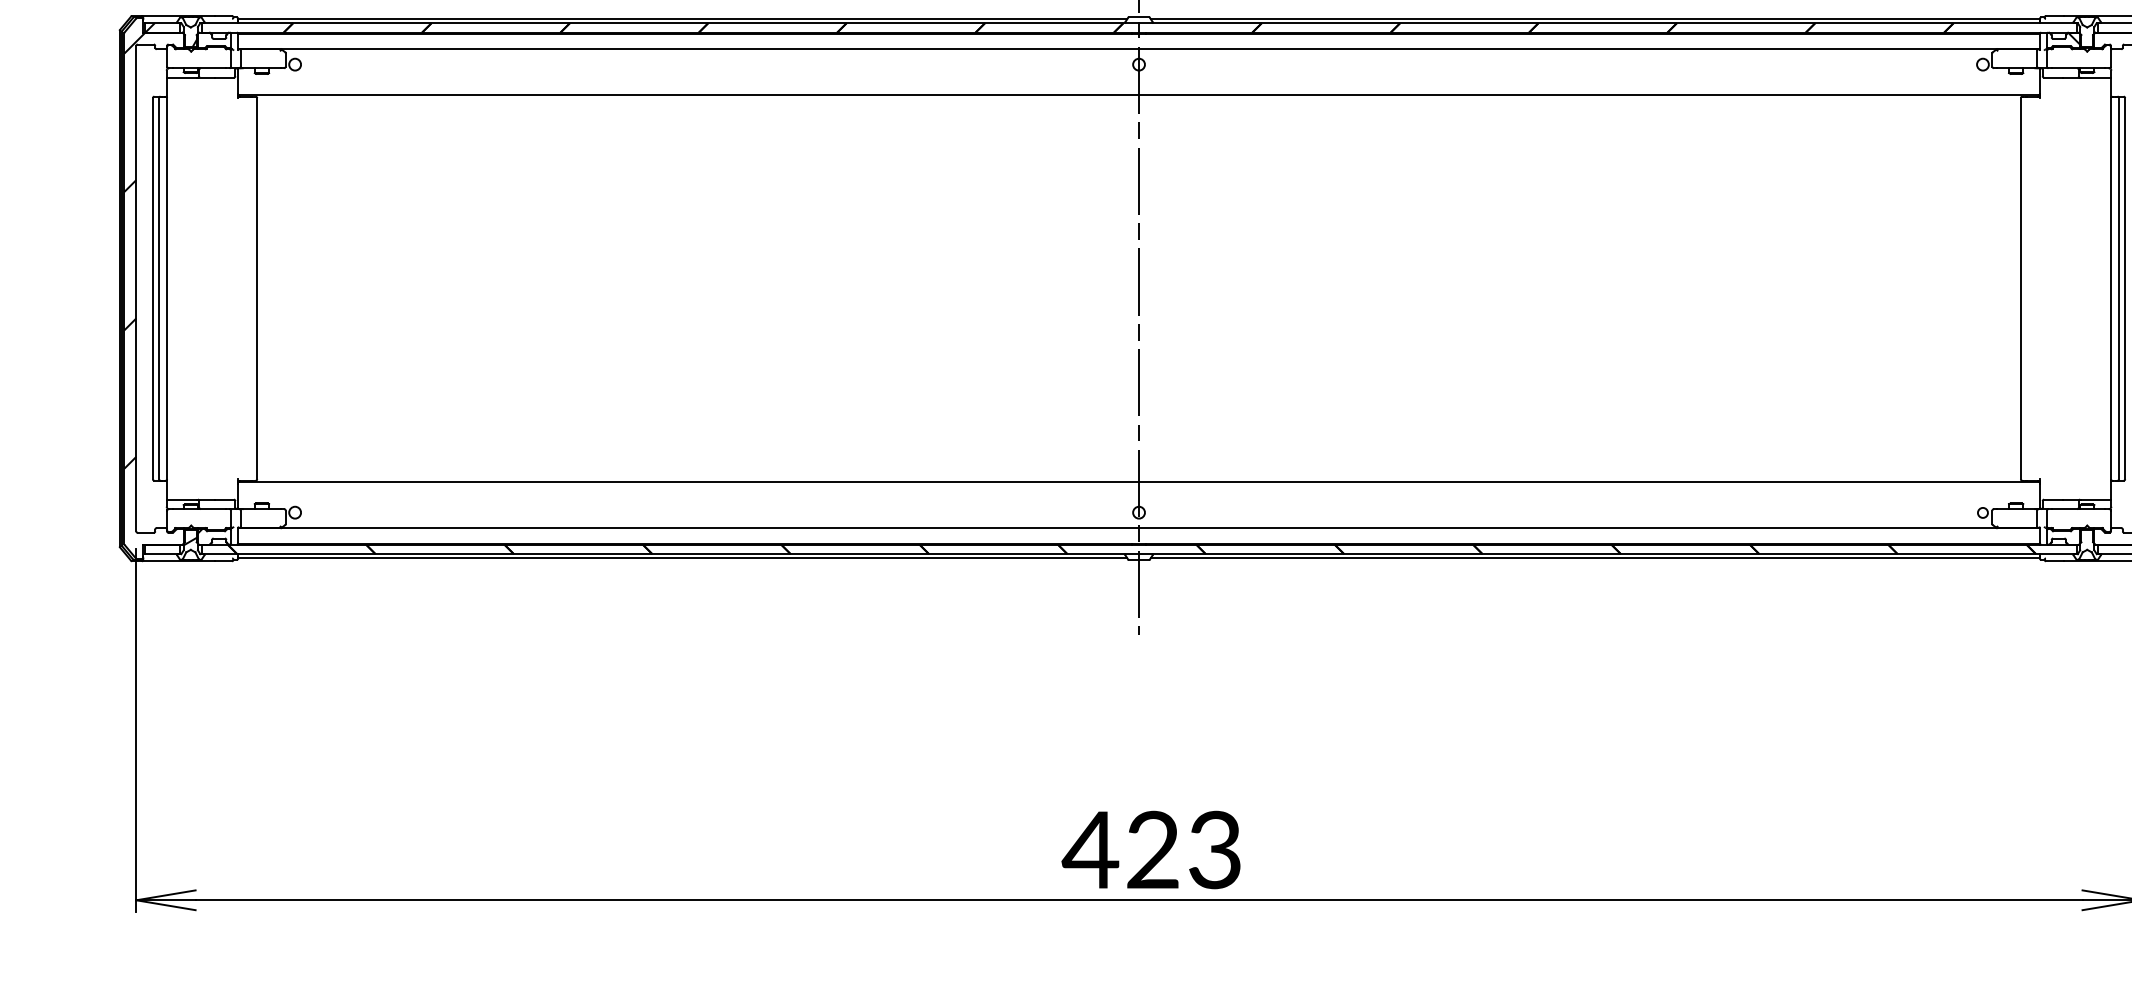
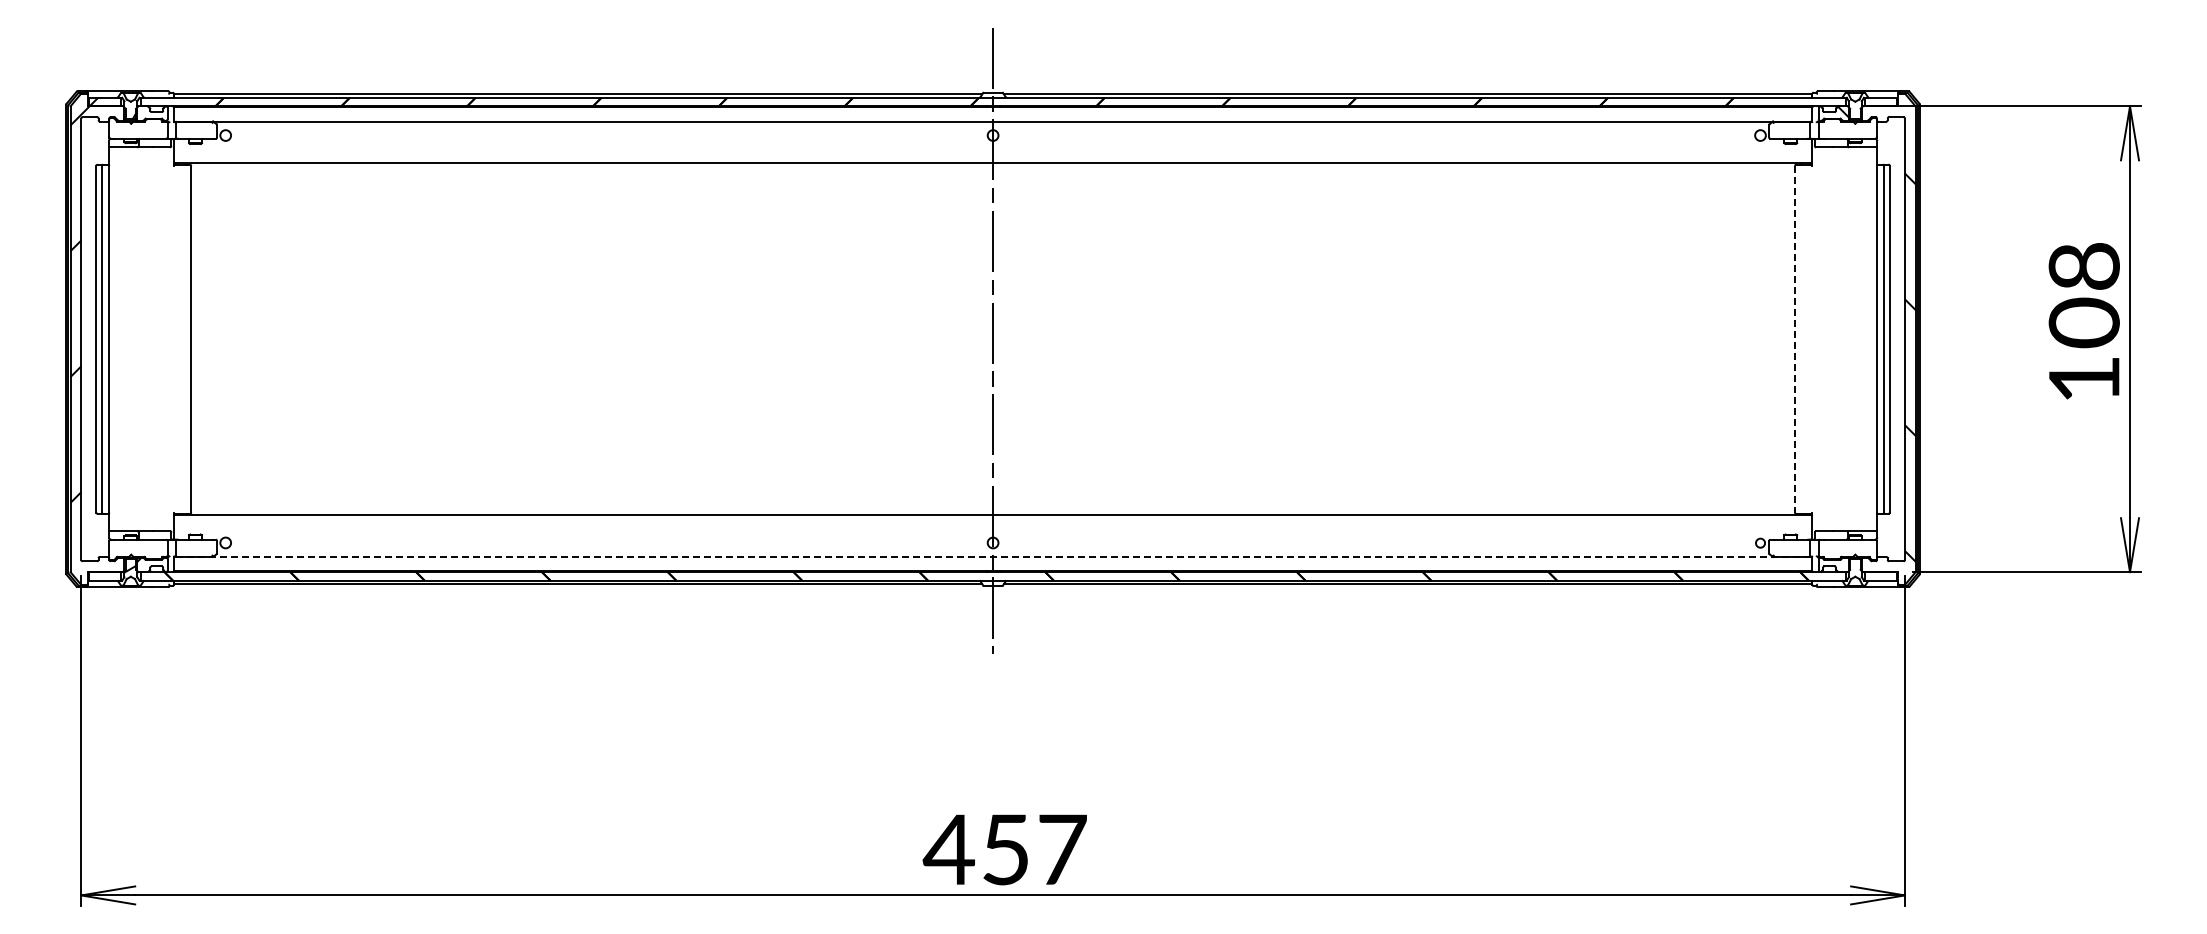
line: (2021, 288) -> (1795, 339), solid -> dashed
line: (1139, 527) -> (993, 556), solid -> dashed
text: (1184, 849) -> (1034, 849), 423 -> 457

